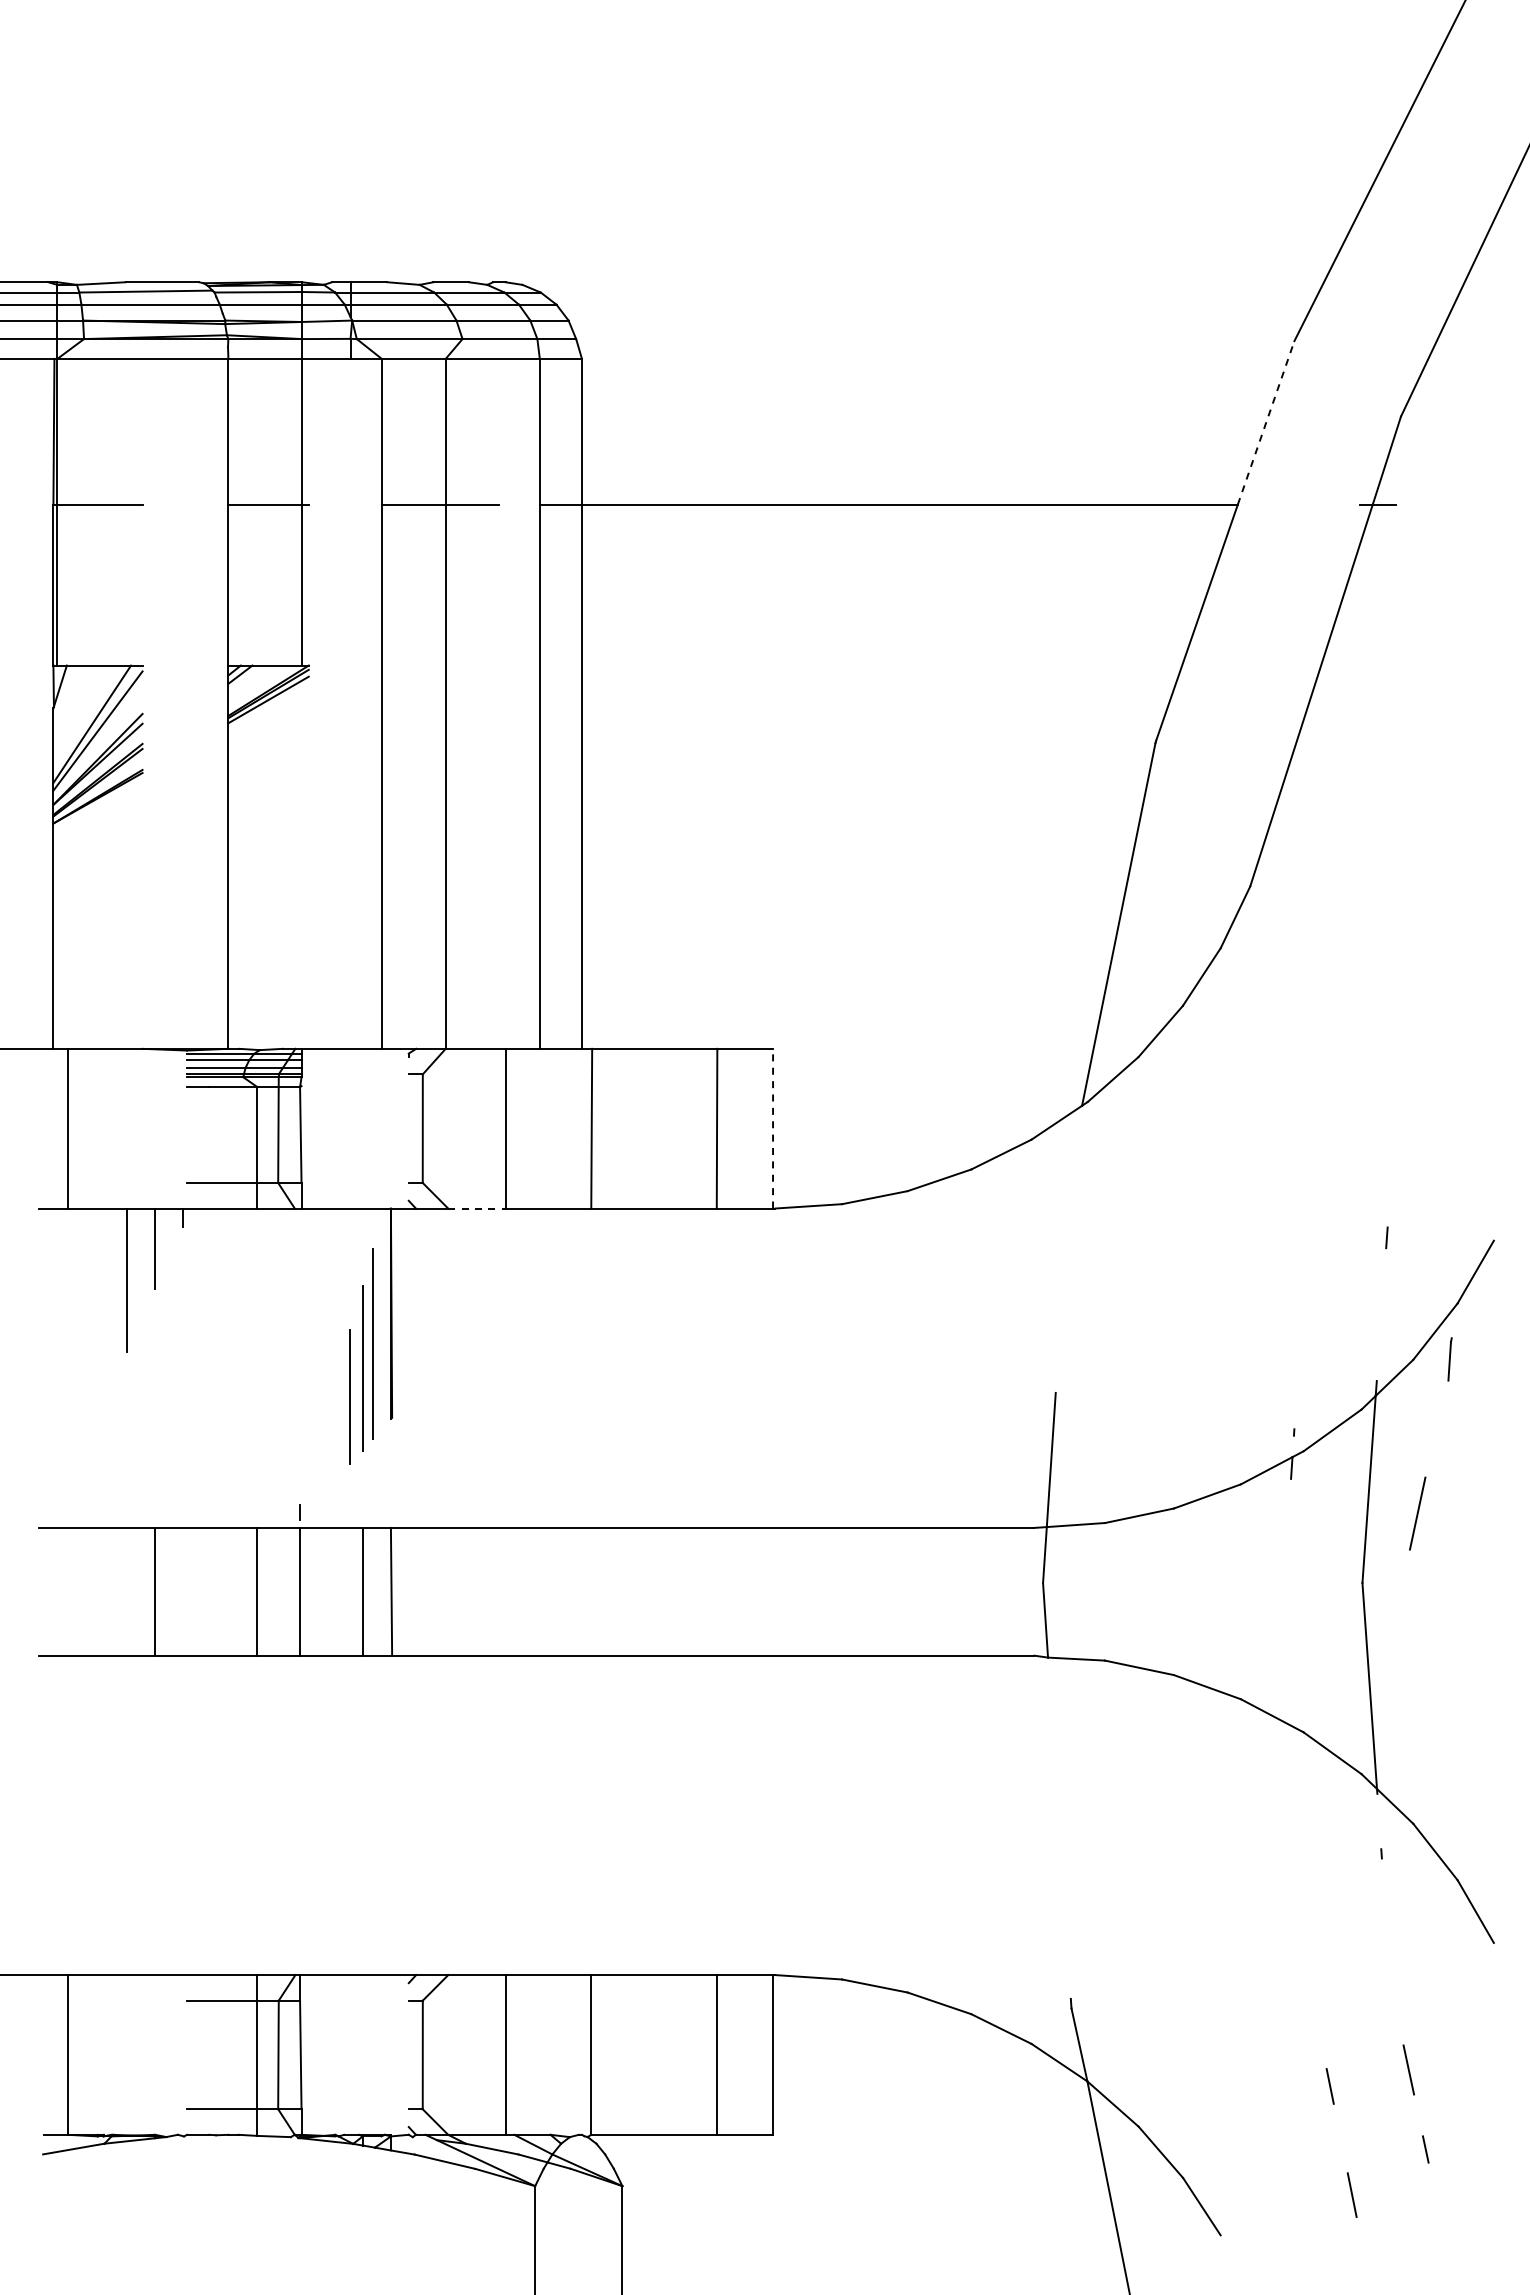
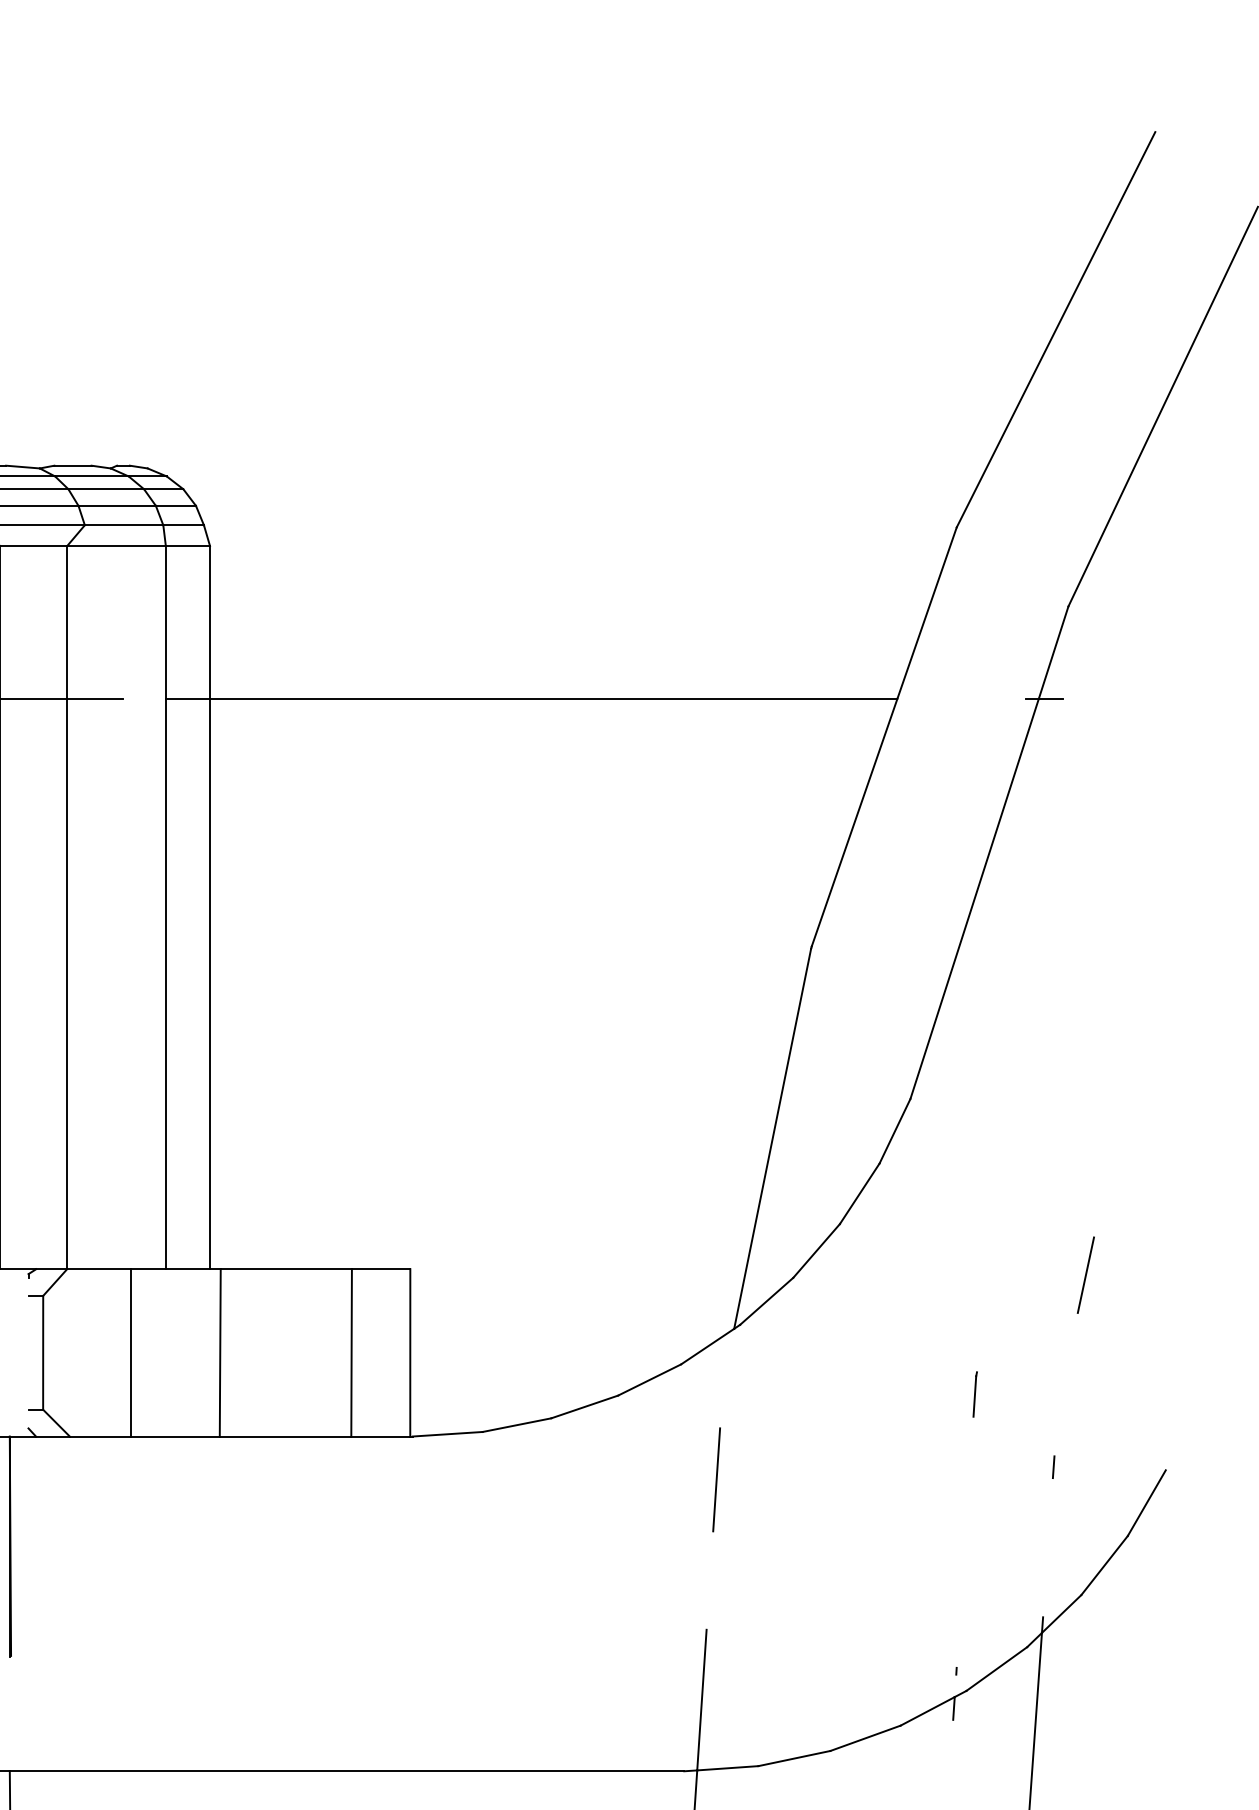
line: (1266, 422) -> (927, 612), dashed -> solid
line: (773, 1128) -> (410, 1352), dashed -> solid
line: (477, 1208) -> (100, 1436), dashed -> solid
line: (1065, 1249) -> (716, 1479), added
line: (1449, 1359) -> (974, 1394), moved
line: (1417, 1513) -> (1085, 1275), moved

